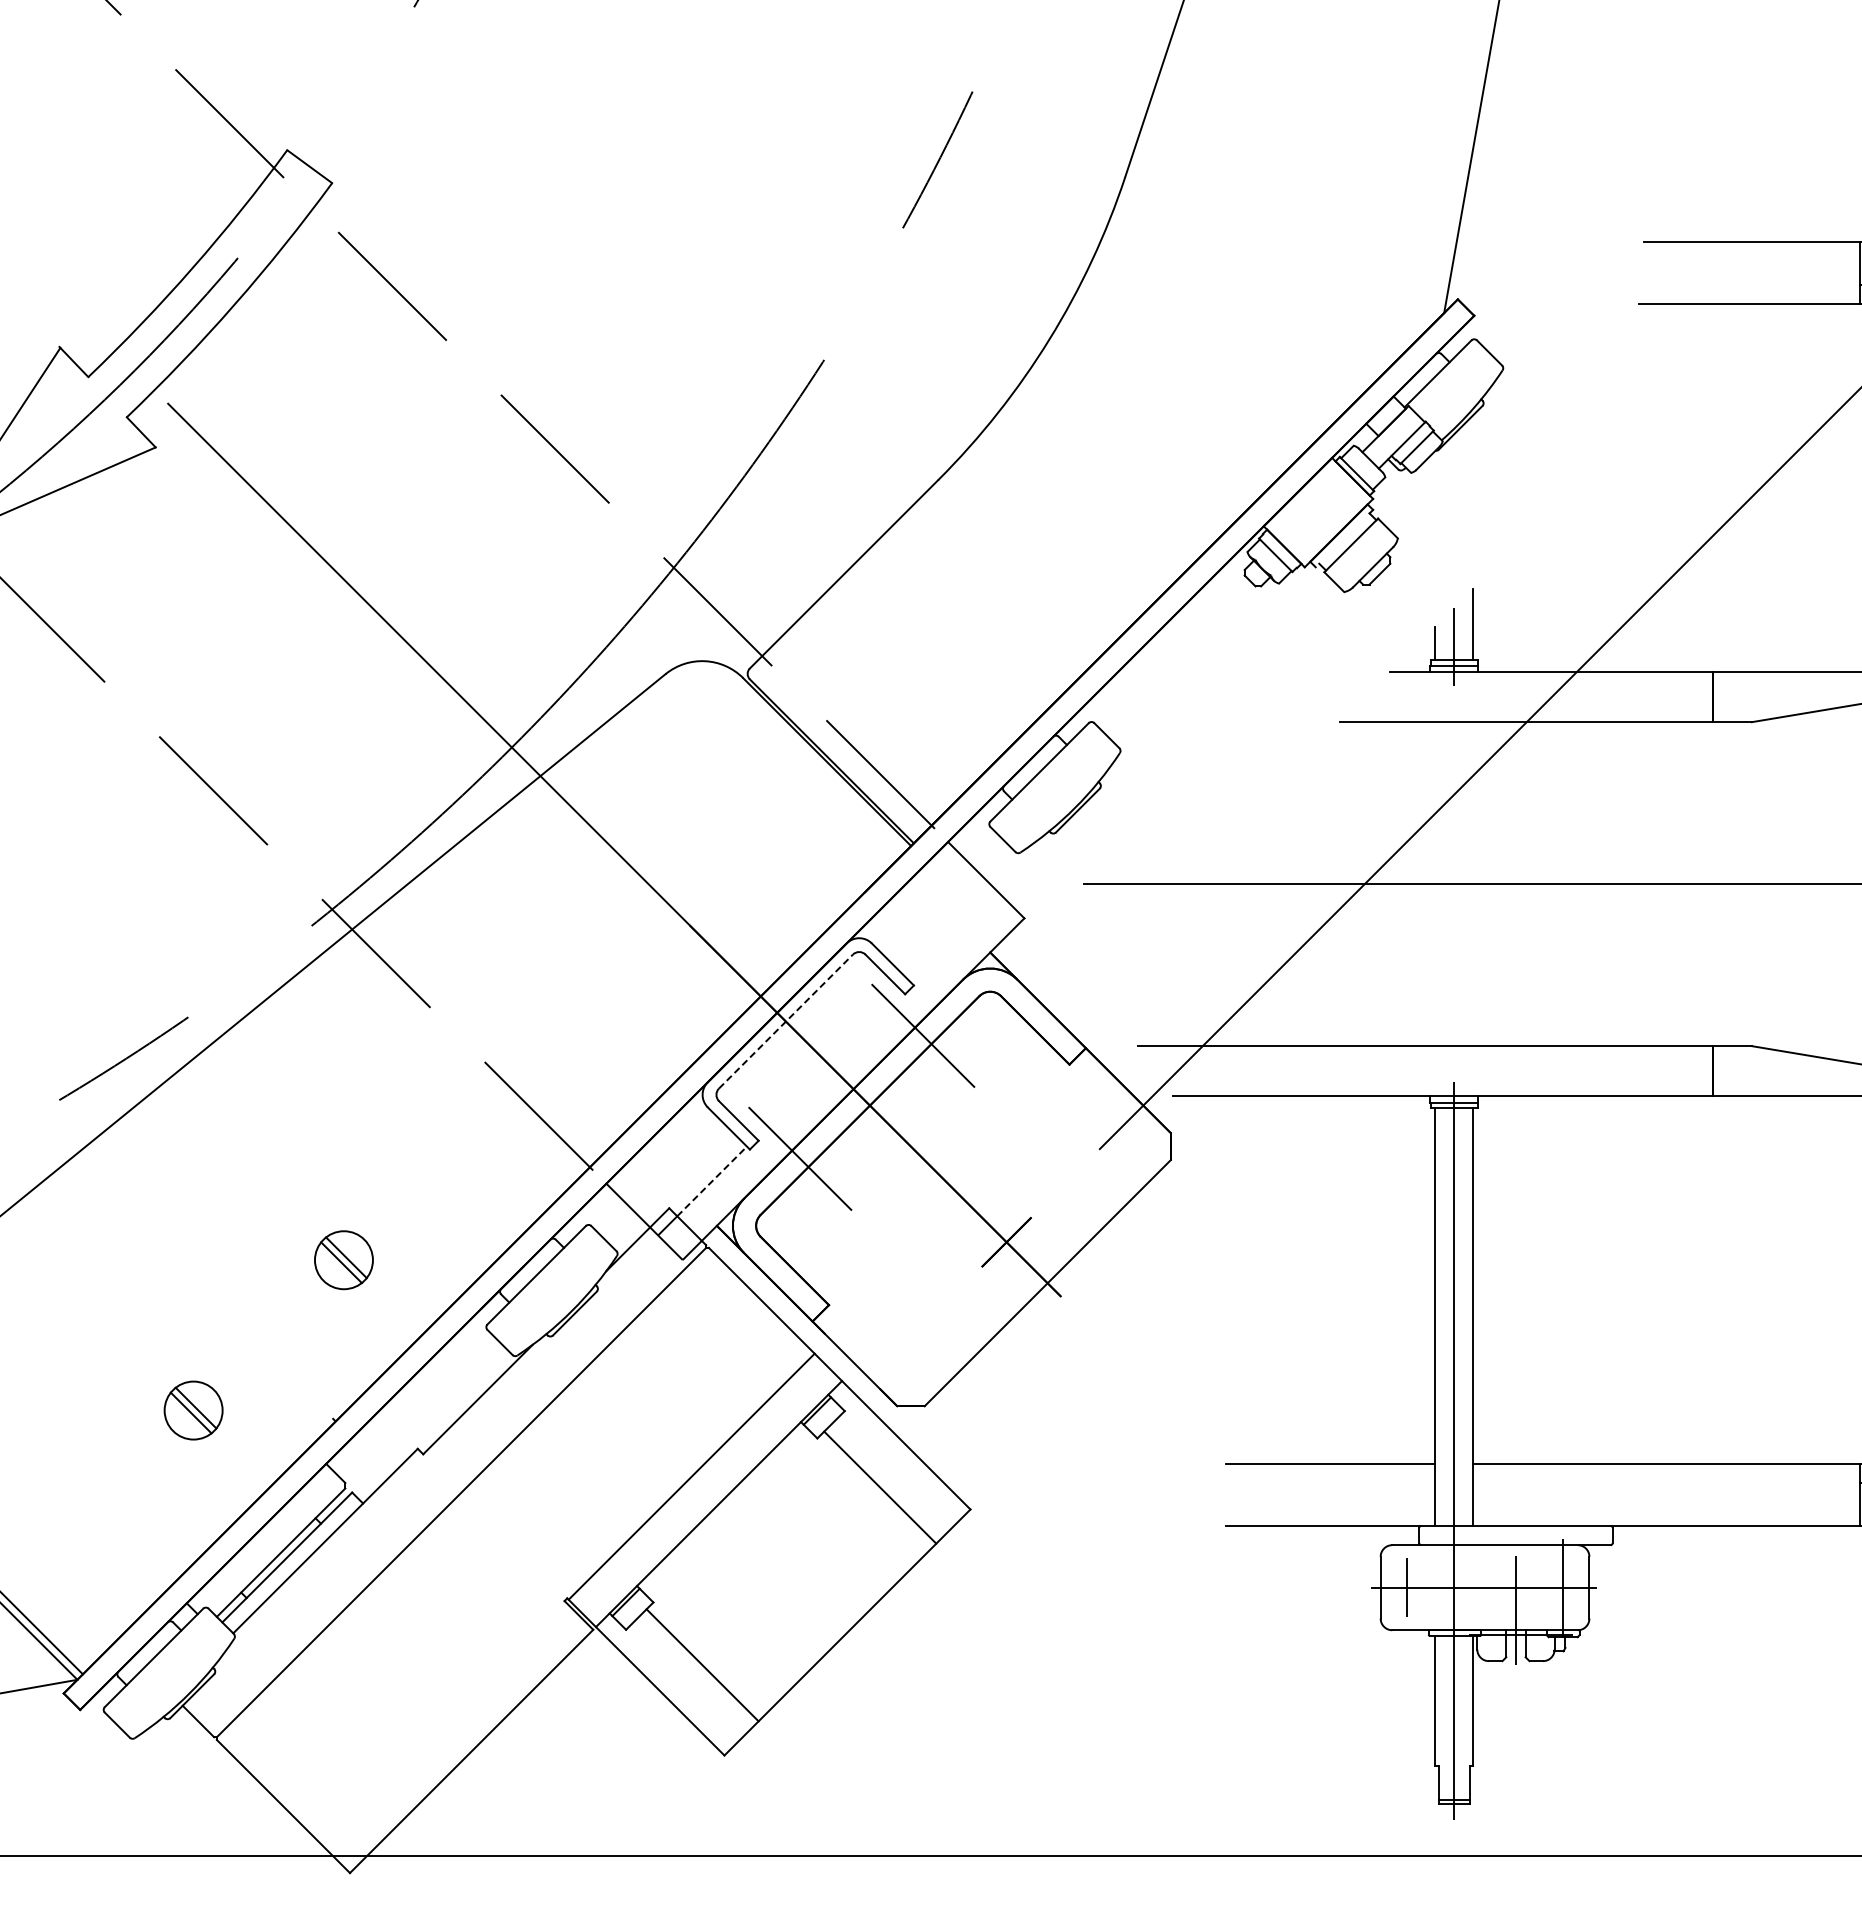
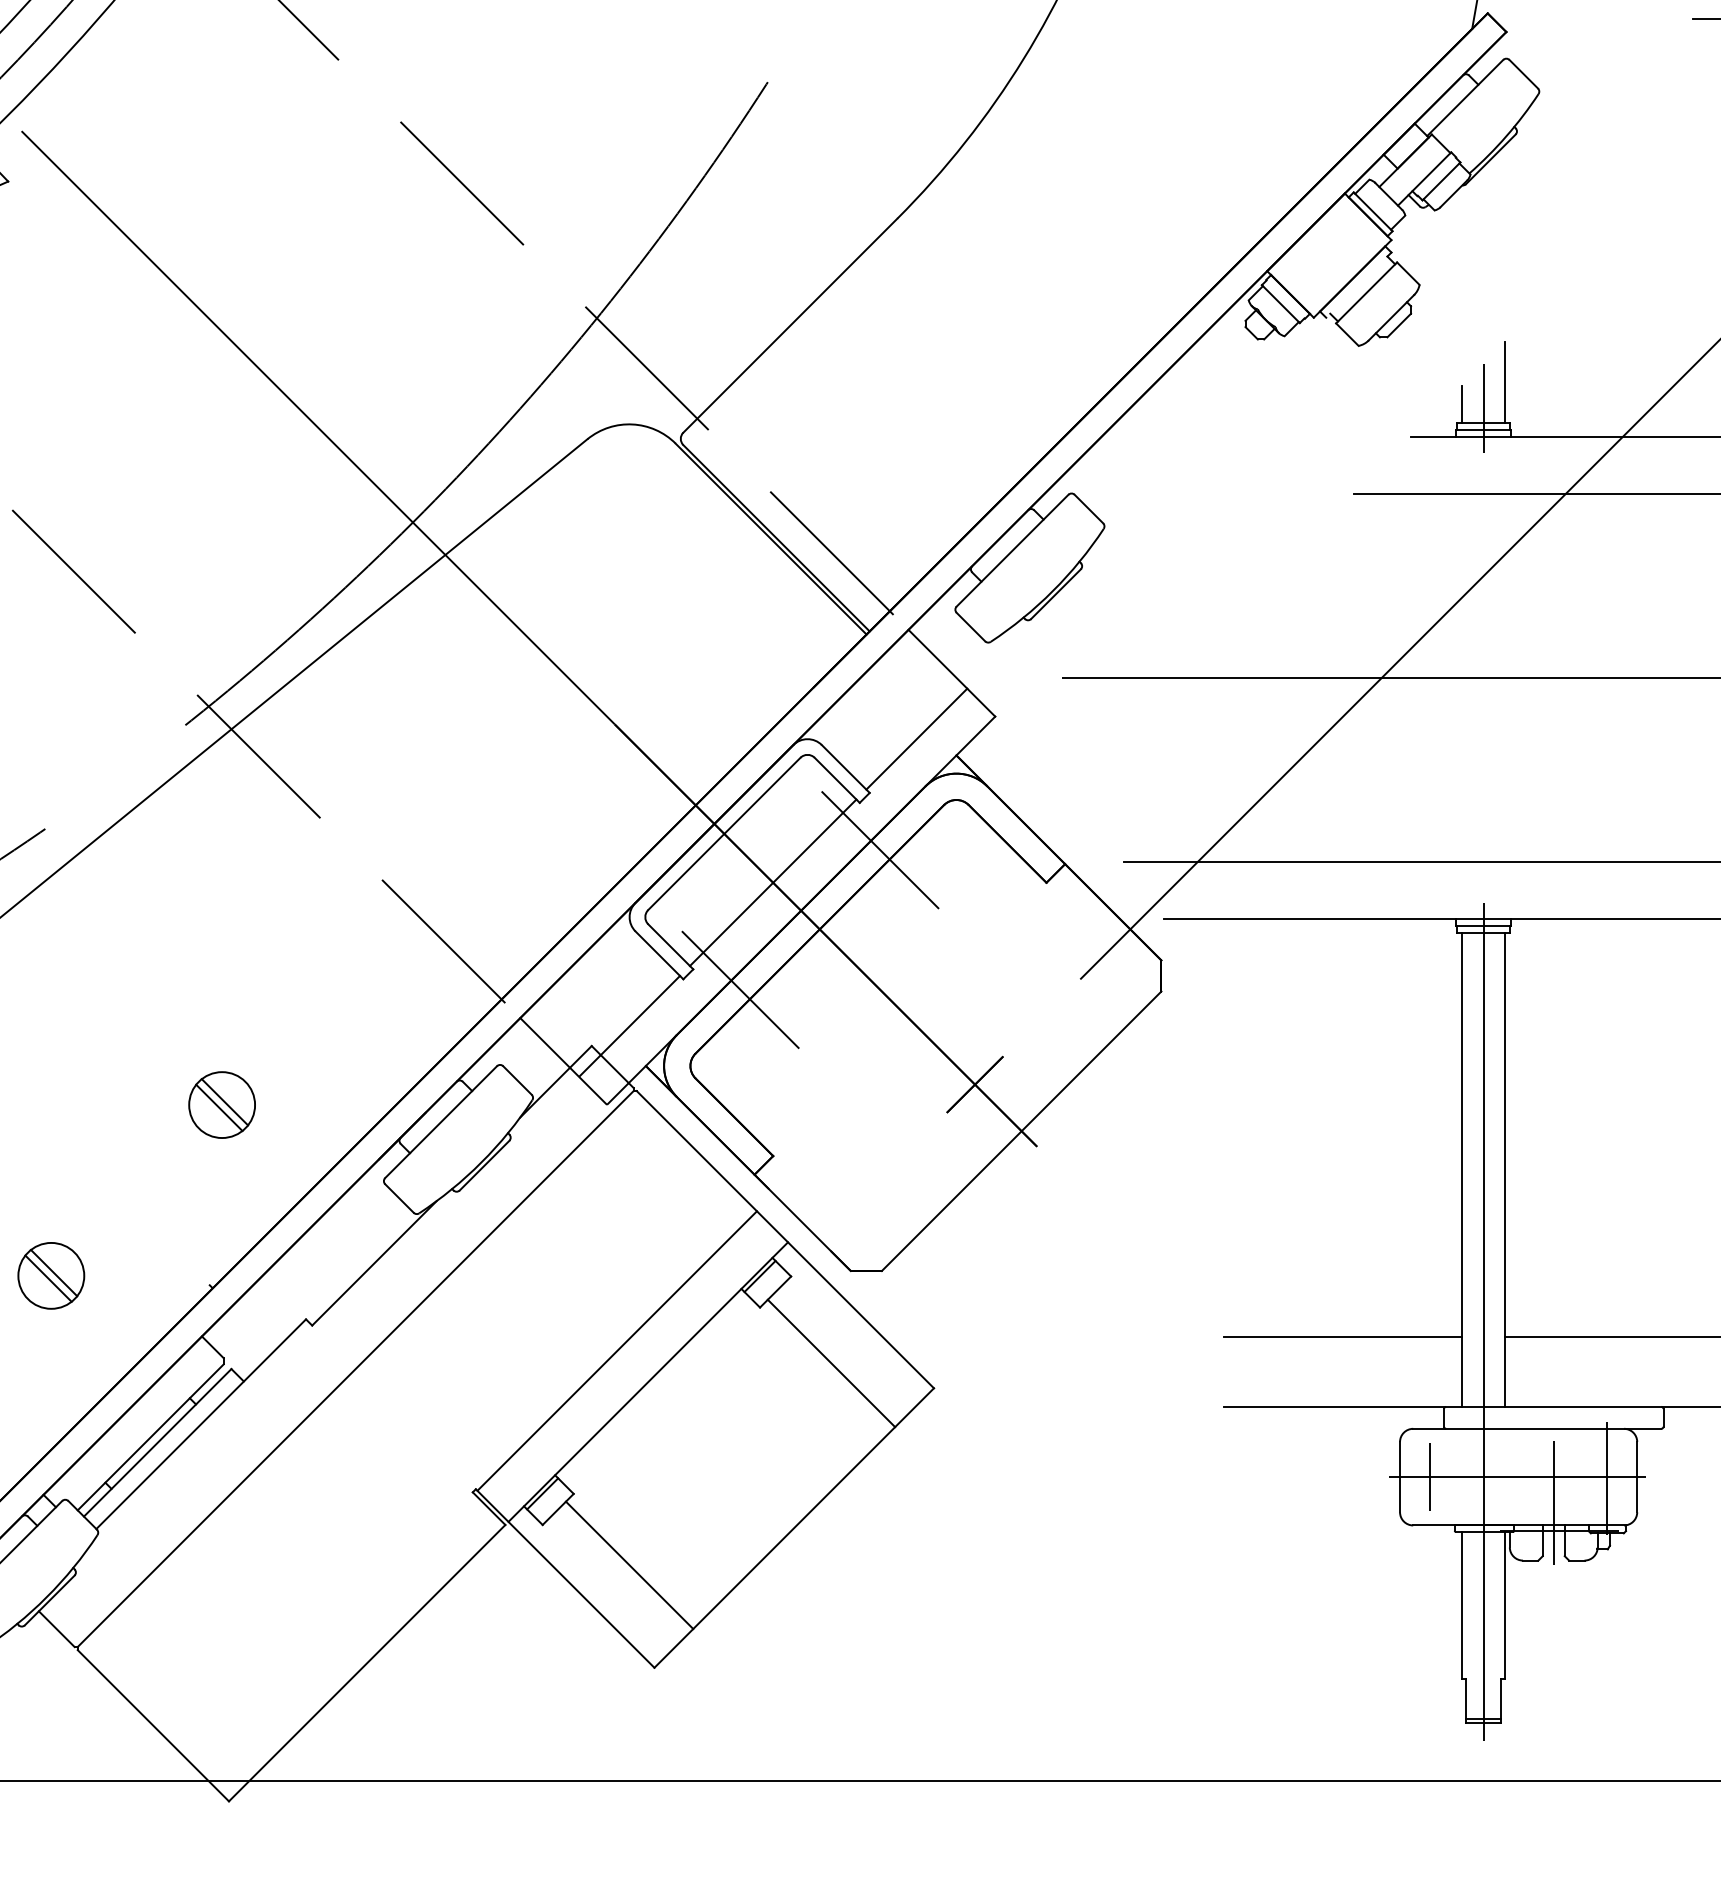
line: (954, 937) -> (915, 738), added
line: (785, 1021) -> (723, 833), dashed -> solid
line: (828, 1064) -> (772, 882), added
line: (712, 1181) -> (640, 1015), dashed -> solid

